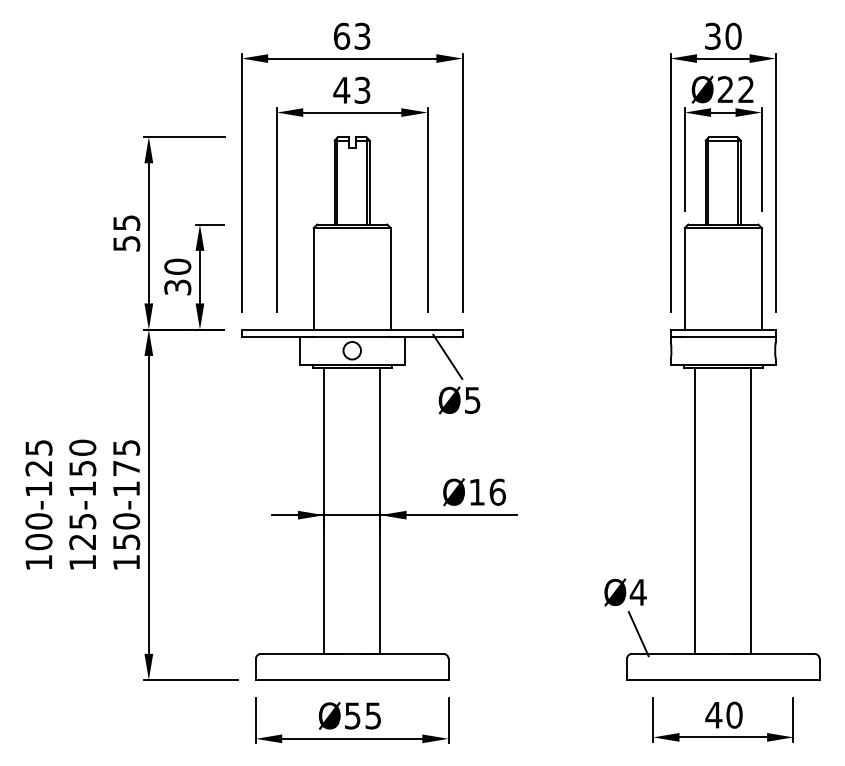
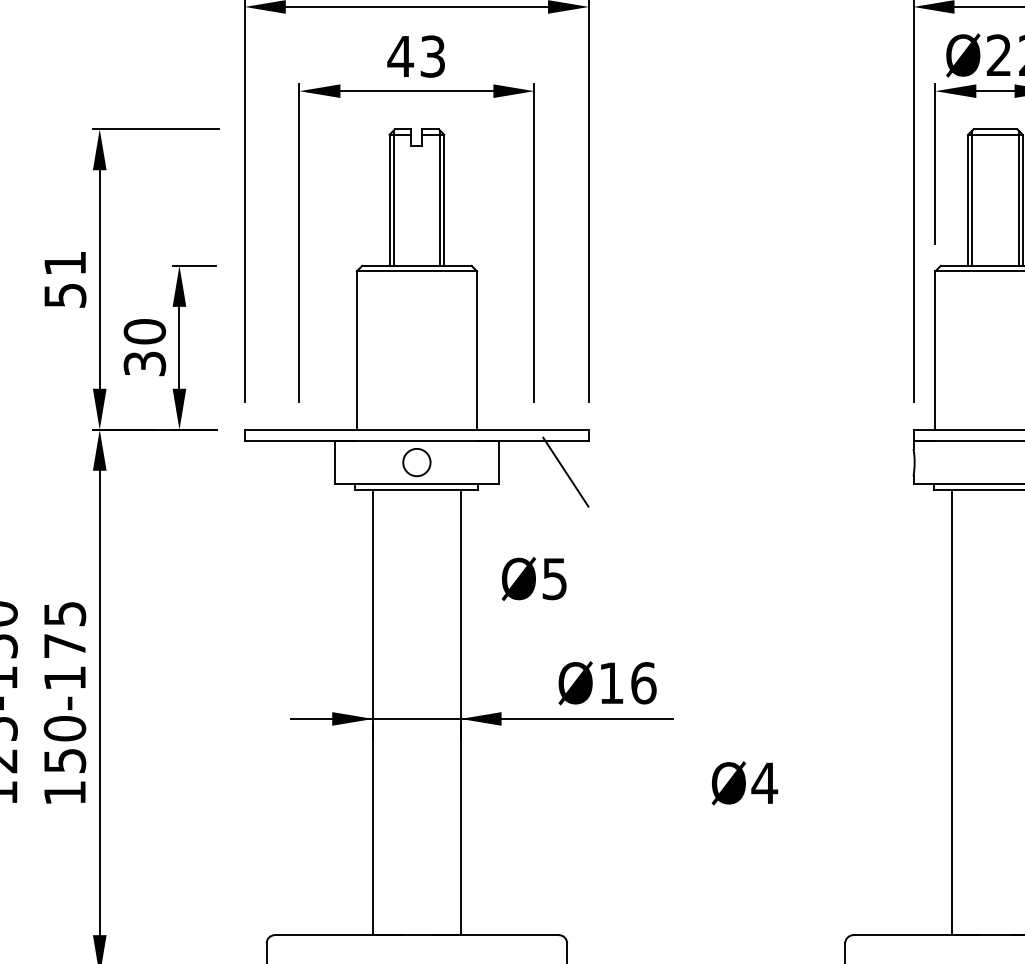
text: (126, 222) -> (64, 262), 55 -> 51
text: (459, 400) -> (534, 579), moved
text: (625, 592) -> (744, 783), moved
line: (638, 634) -> (863, 905), removed

